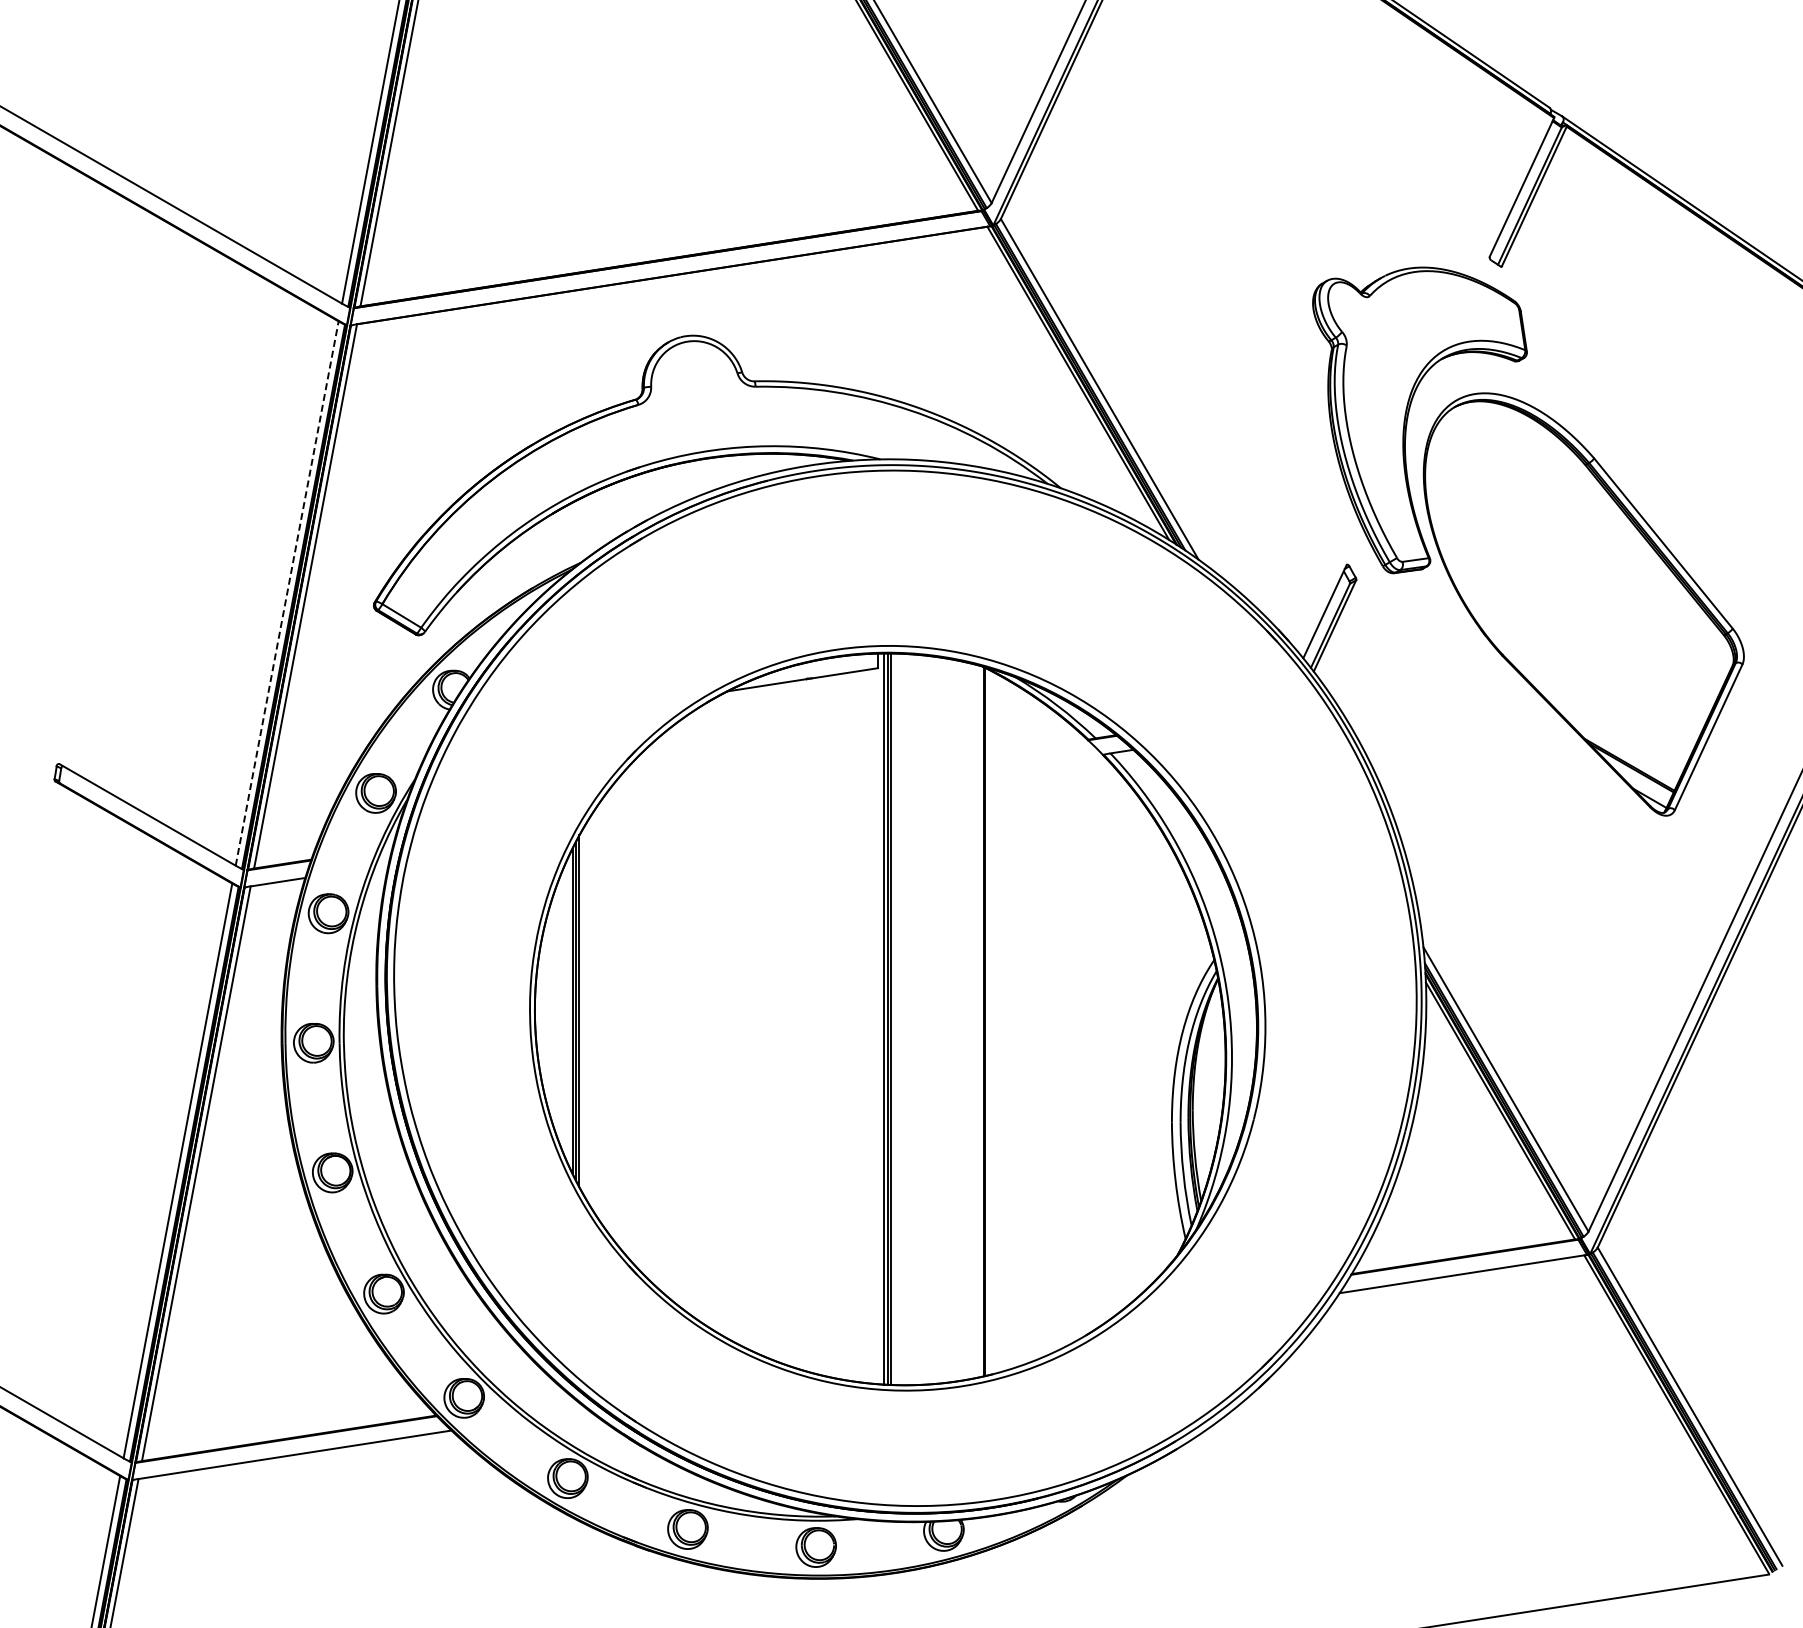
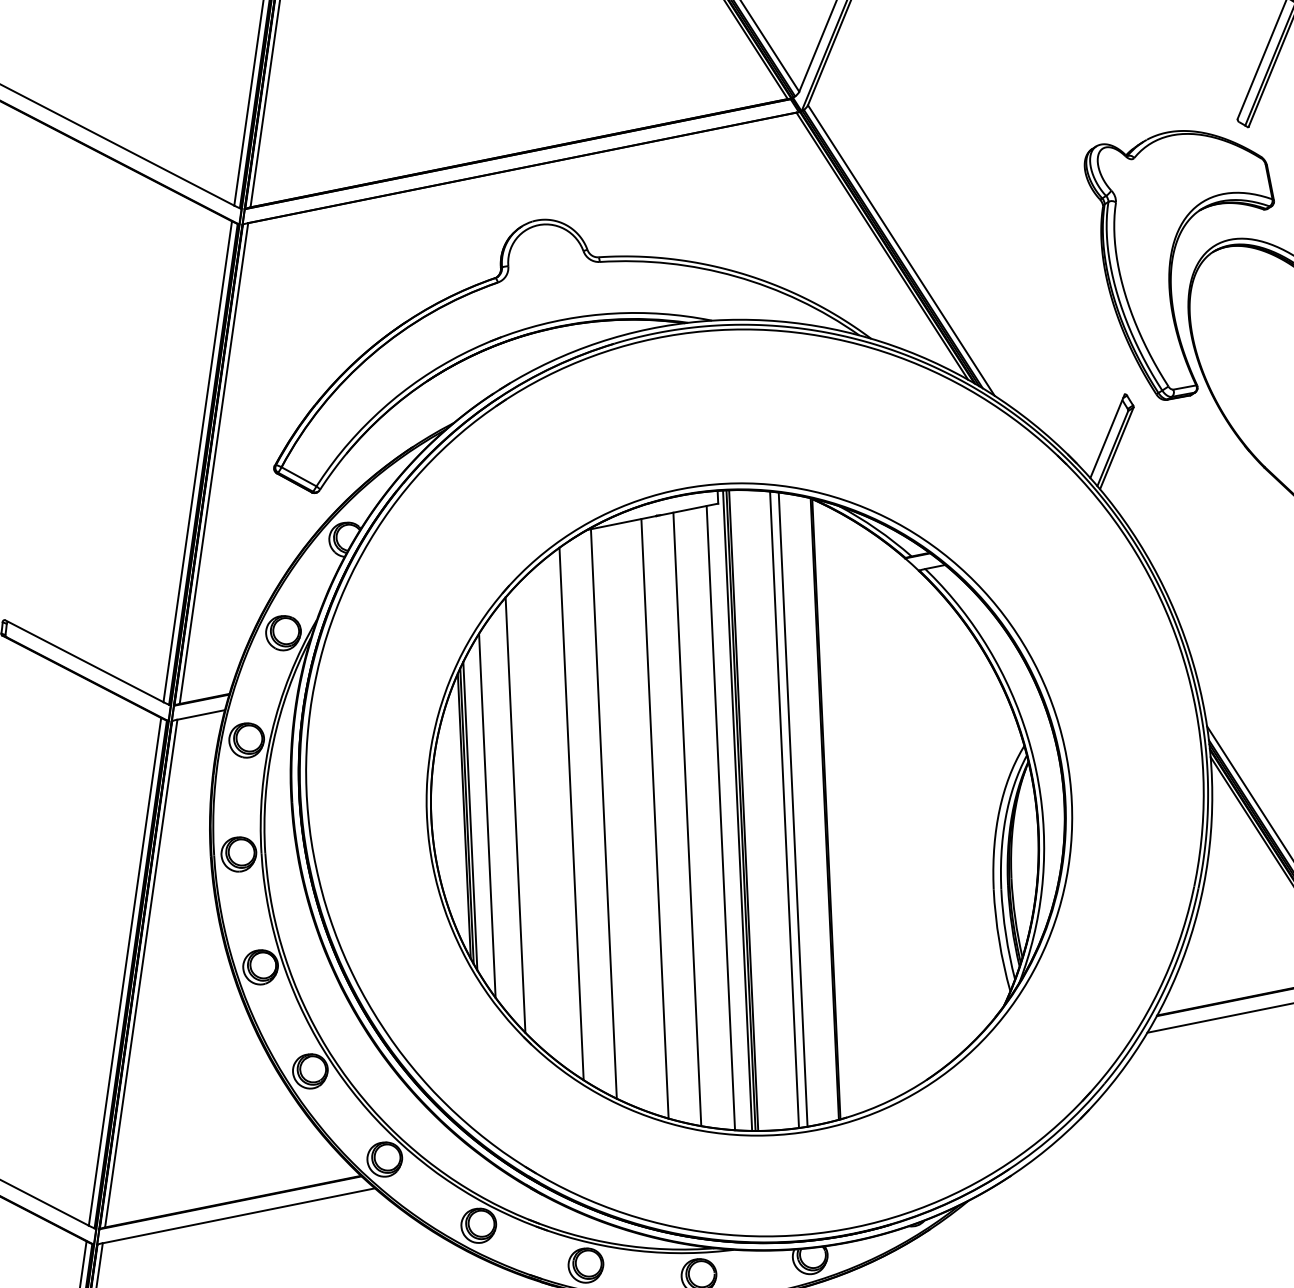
line: (287, 593) -> (198, 461), dashed -> solid
line: (598, 1011) -> (487, 815), added
line: (630, 1012) -> (515, 815), added
line: (694, 1014) -> (571, 814), added
line: (731, 1015) -> (603, 813), added
line: (937, 1020) -> (784, 809), added
line: (947, 1020) -> (793, 809), added
line: (789, 1023) -> (654, 818), added
line: (826, 1026) -> (687, 819), added
line: (864, 1026) -> (720, 818), added

